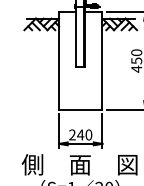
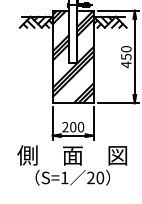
hatch: (79, 60) -> (72, 56), added
text: (79, 135) -> (72, 127), 240 -> 200

